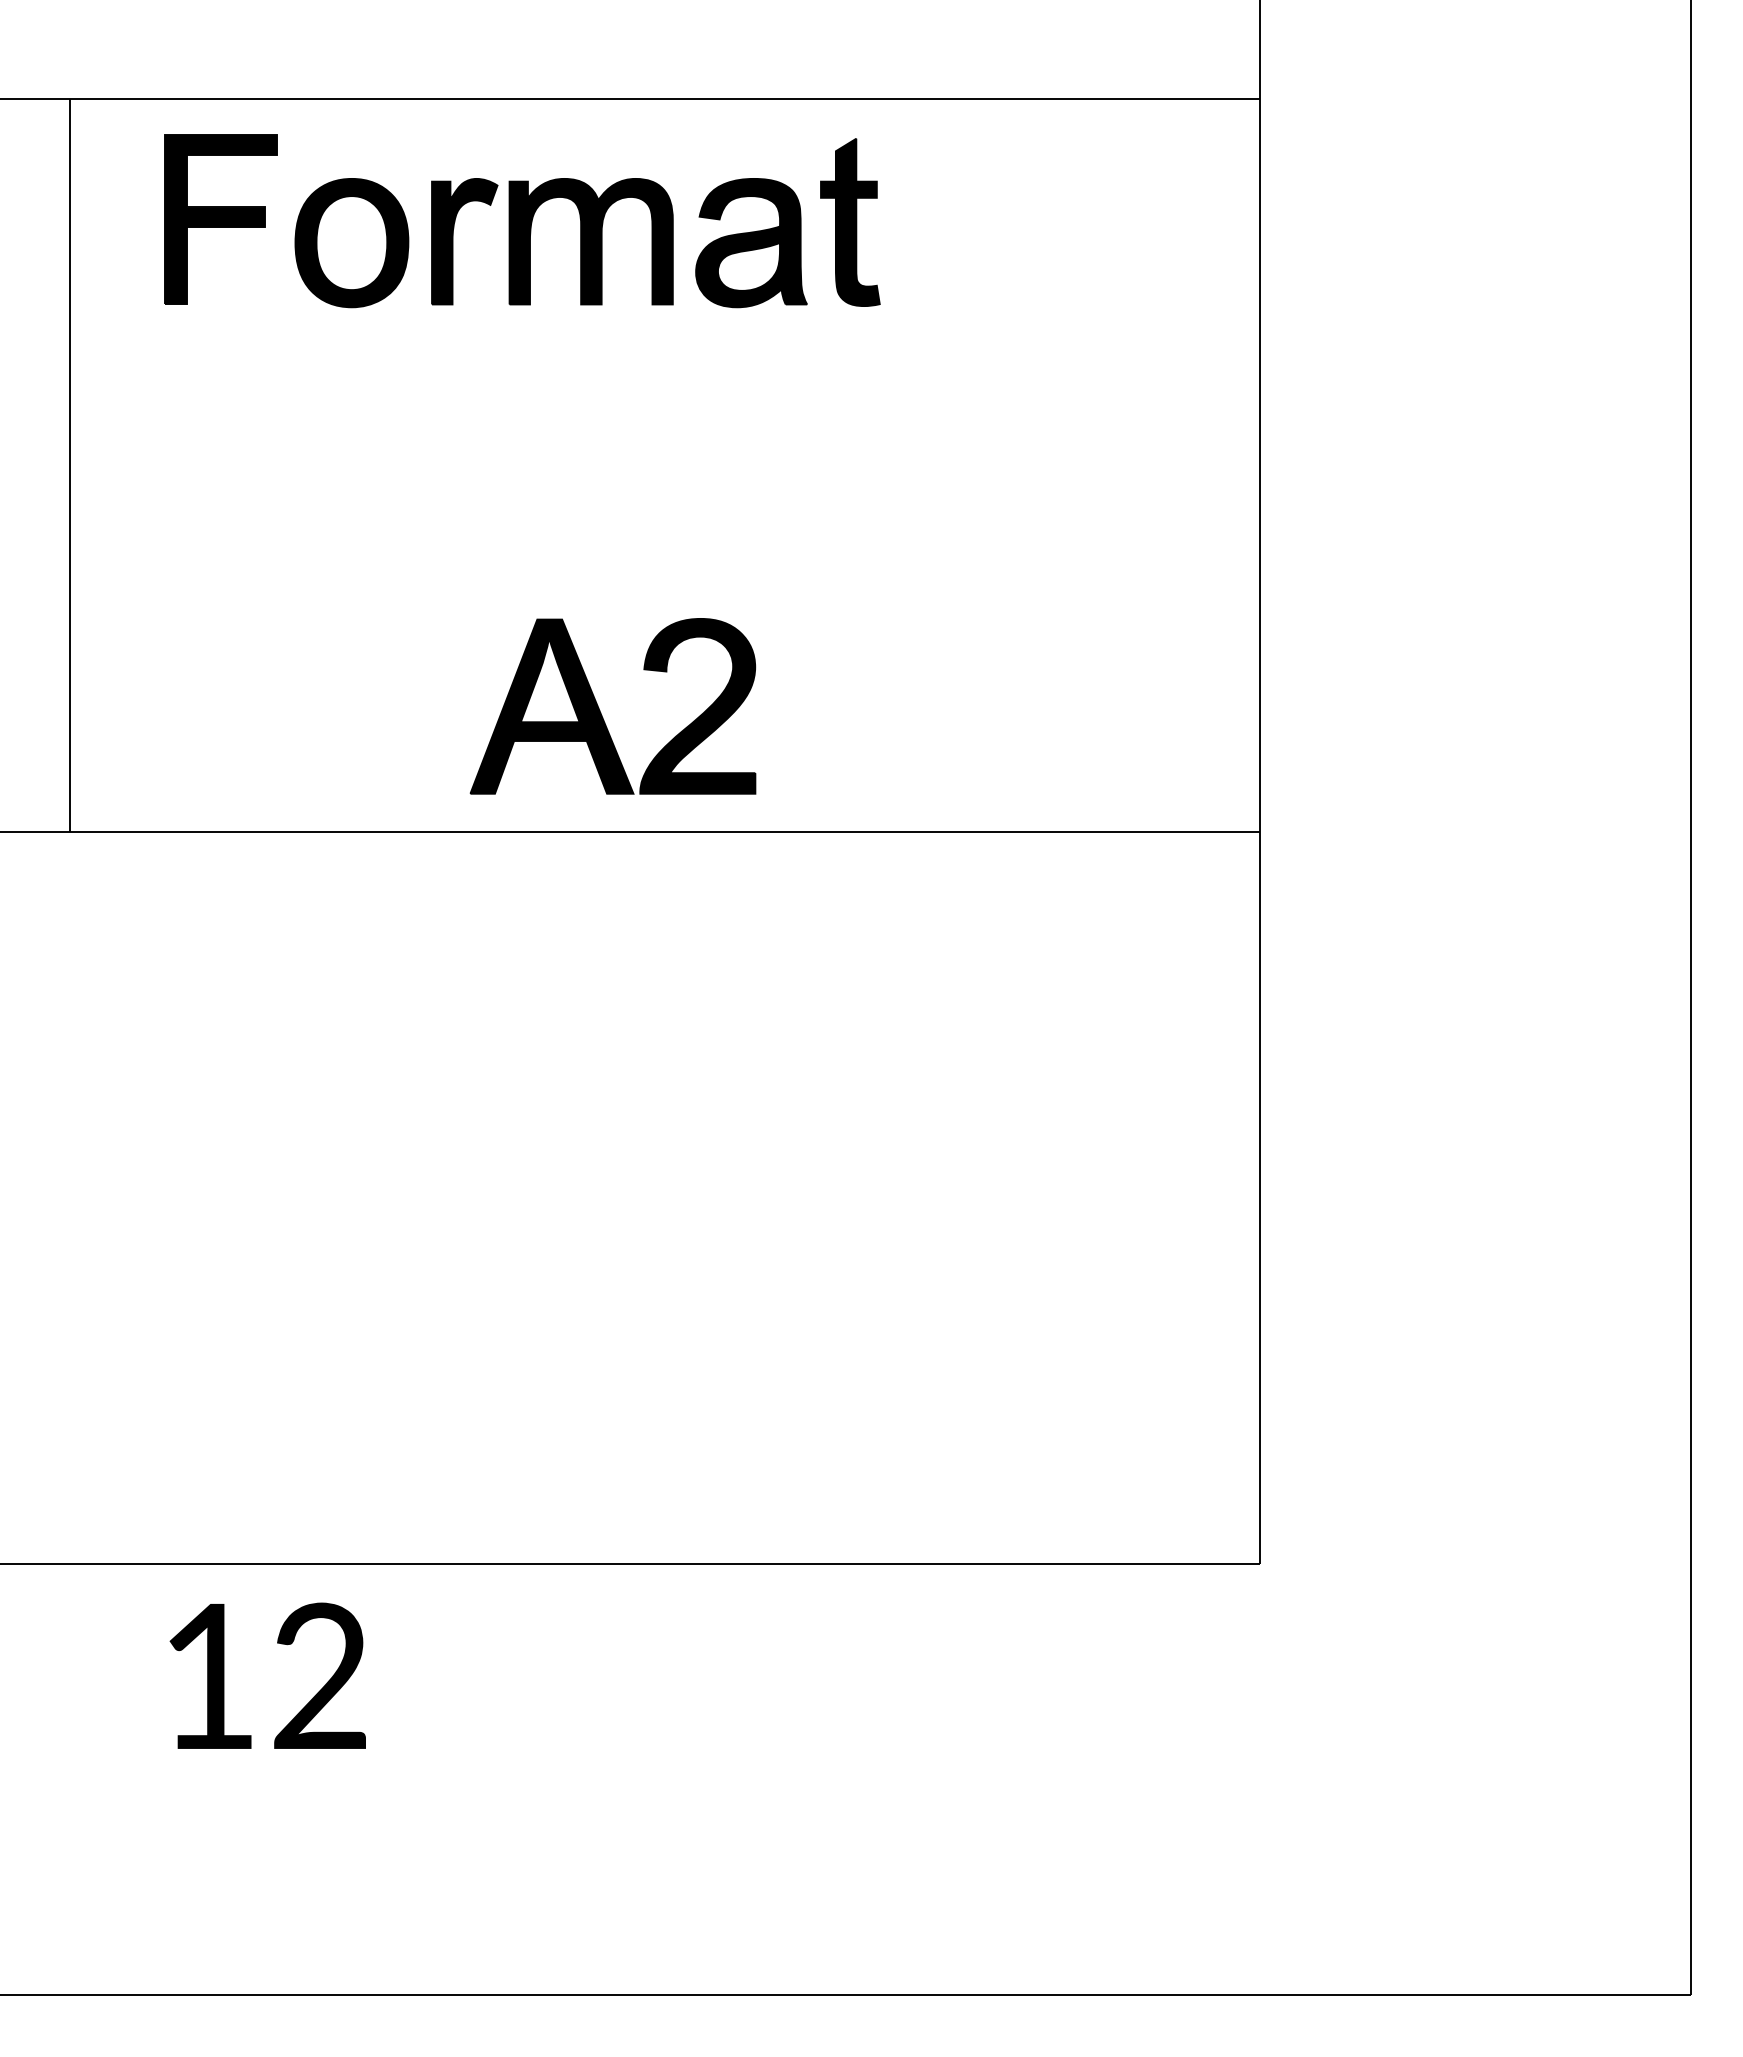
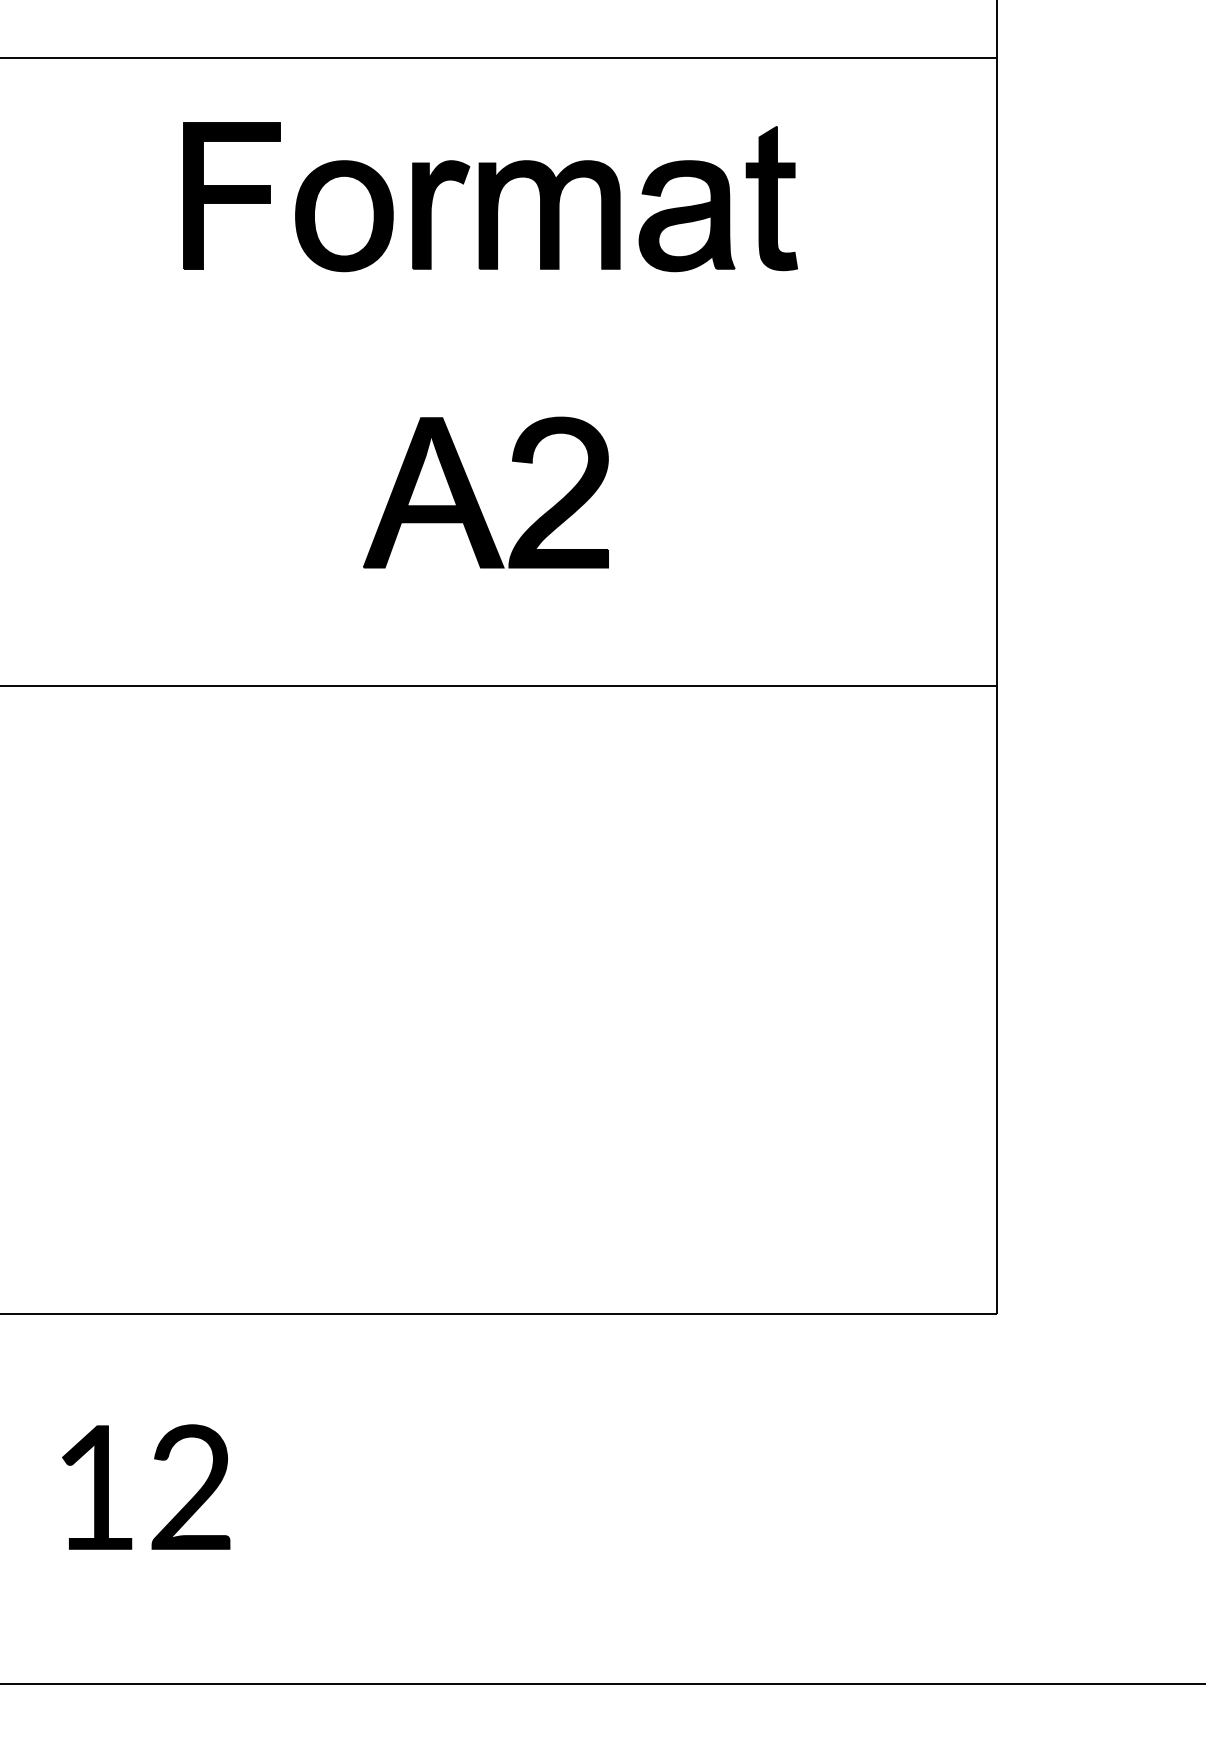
part: (522, 221) -> (490, 197), moved
part: (601, 712) -> (476, 497), moved
text: (267, 1675) -> (145, 1486), moved

